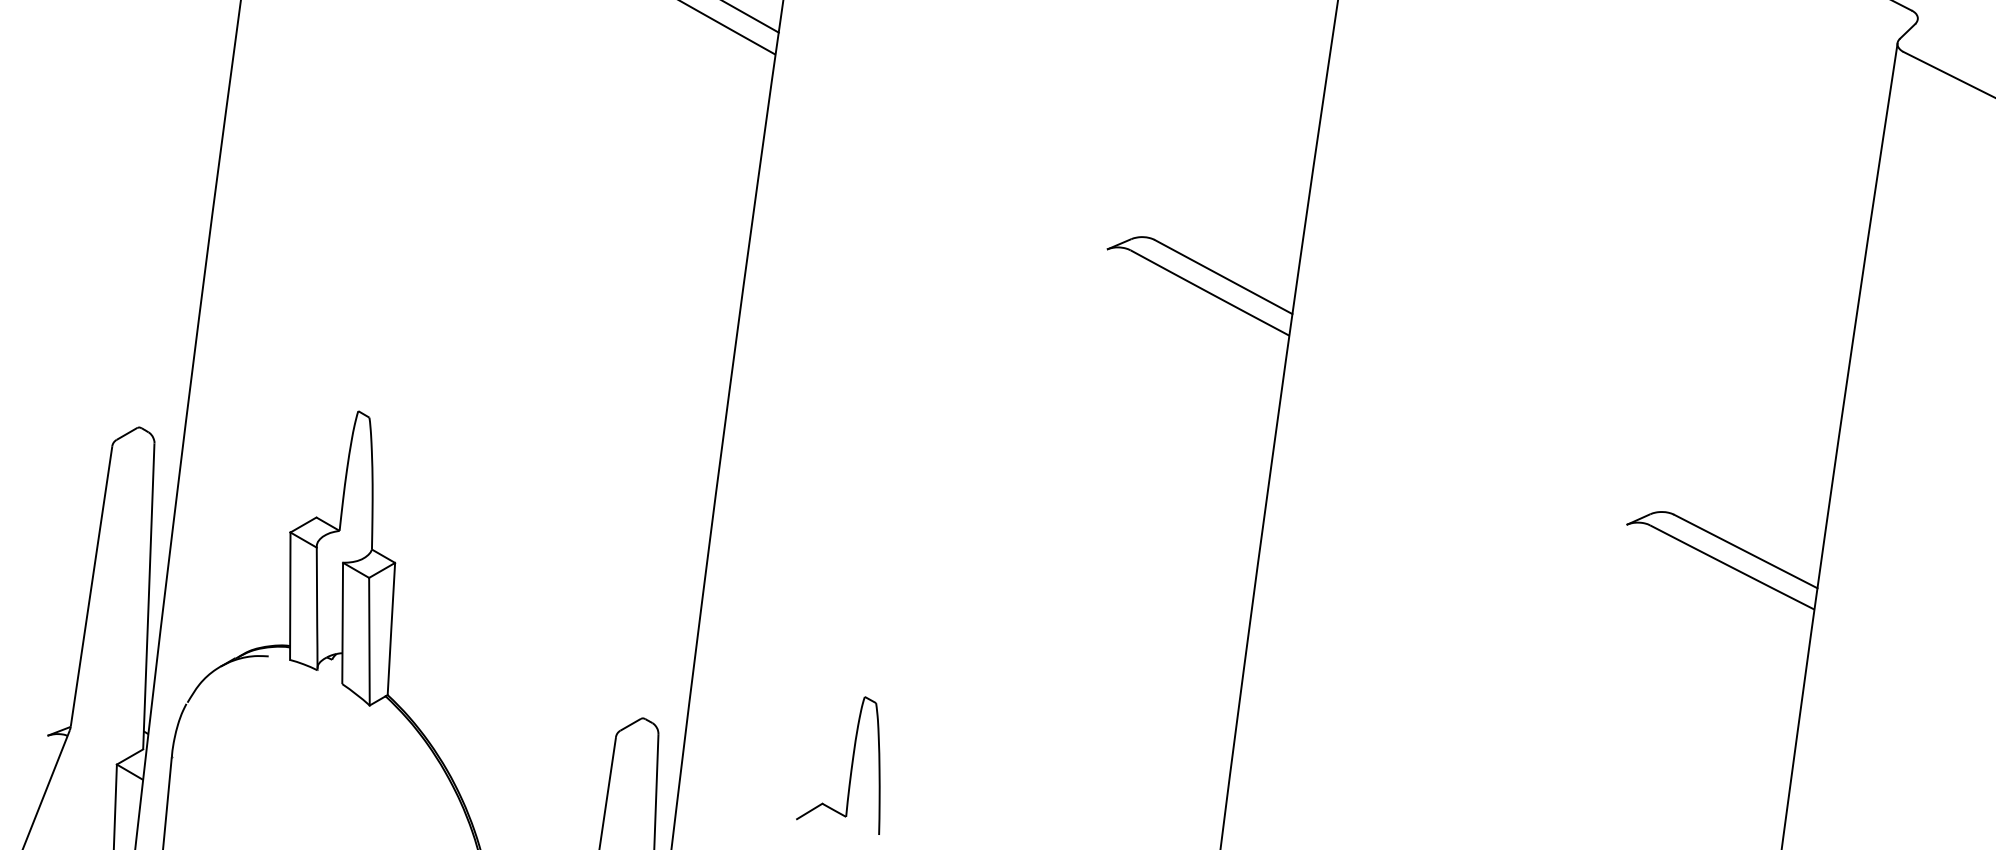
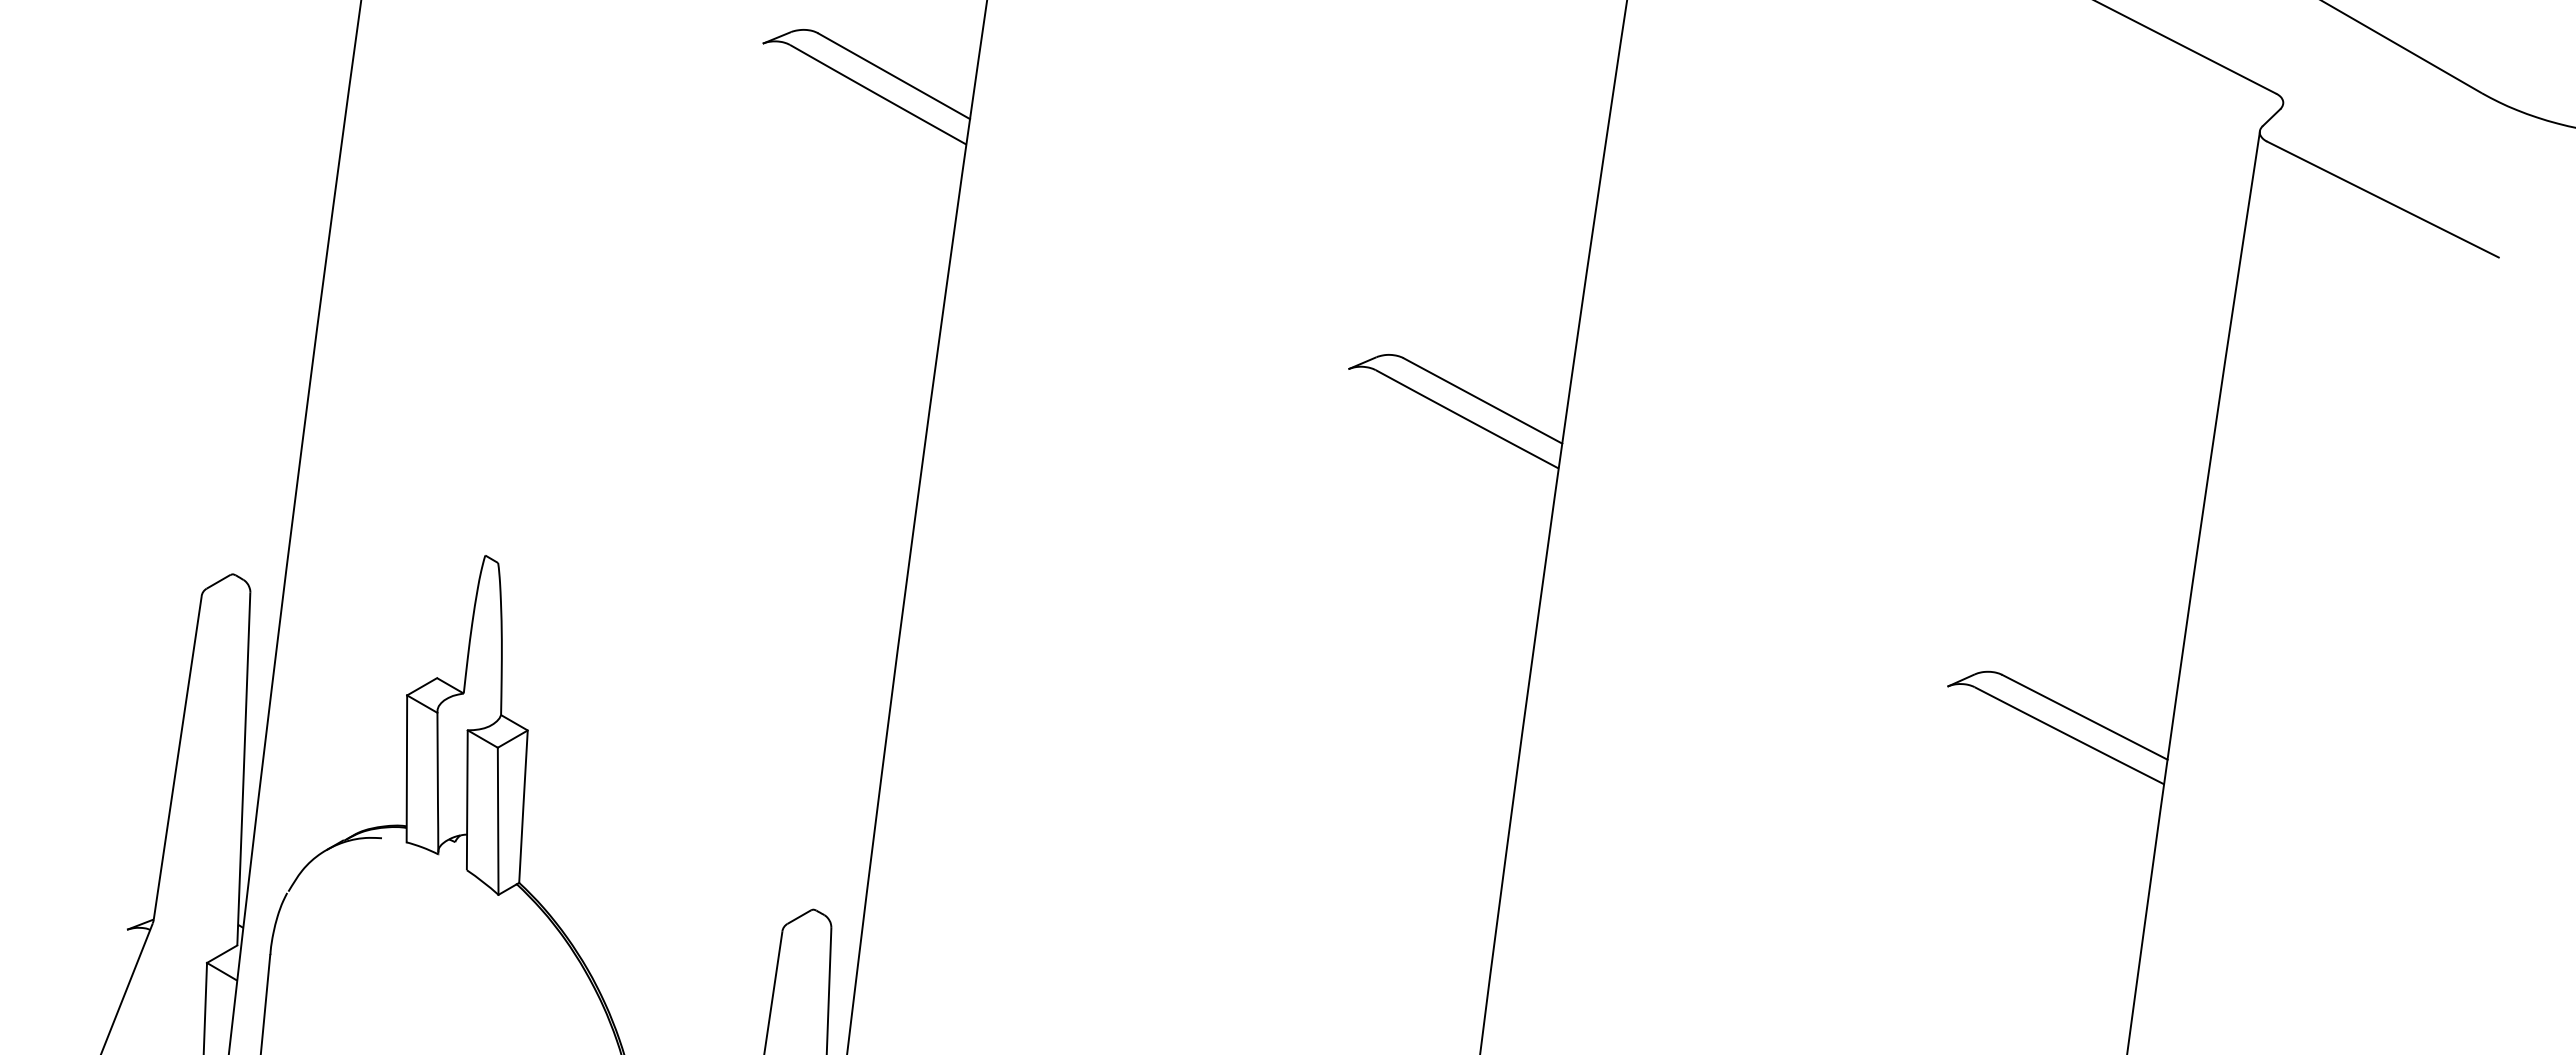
part: (851, 765) -> (1053, 964), removed

